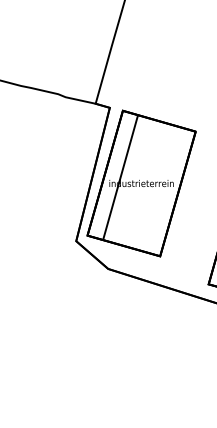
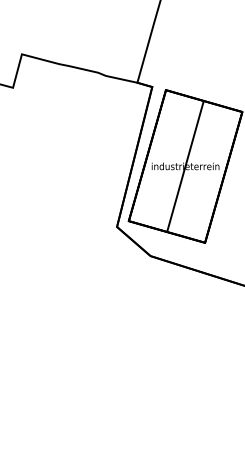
line: (120, 177) -> (185, 166), moved

